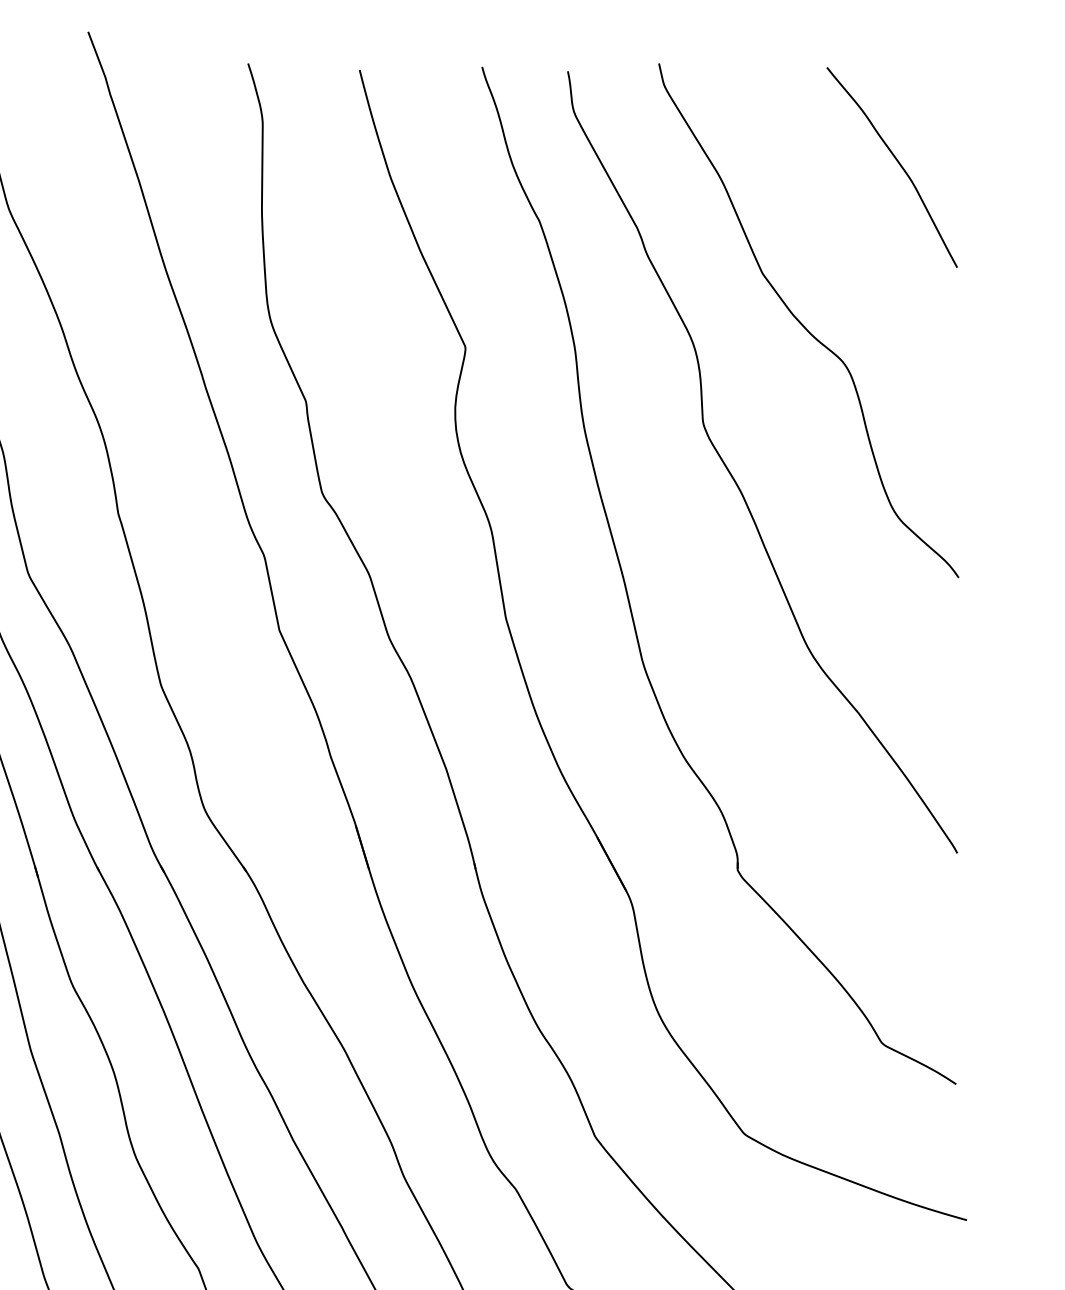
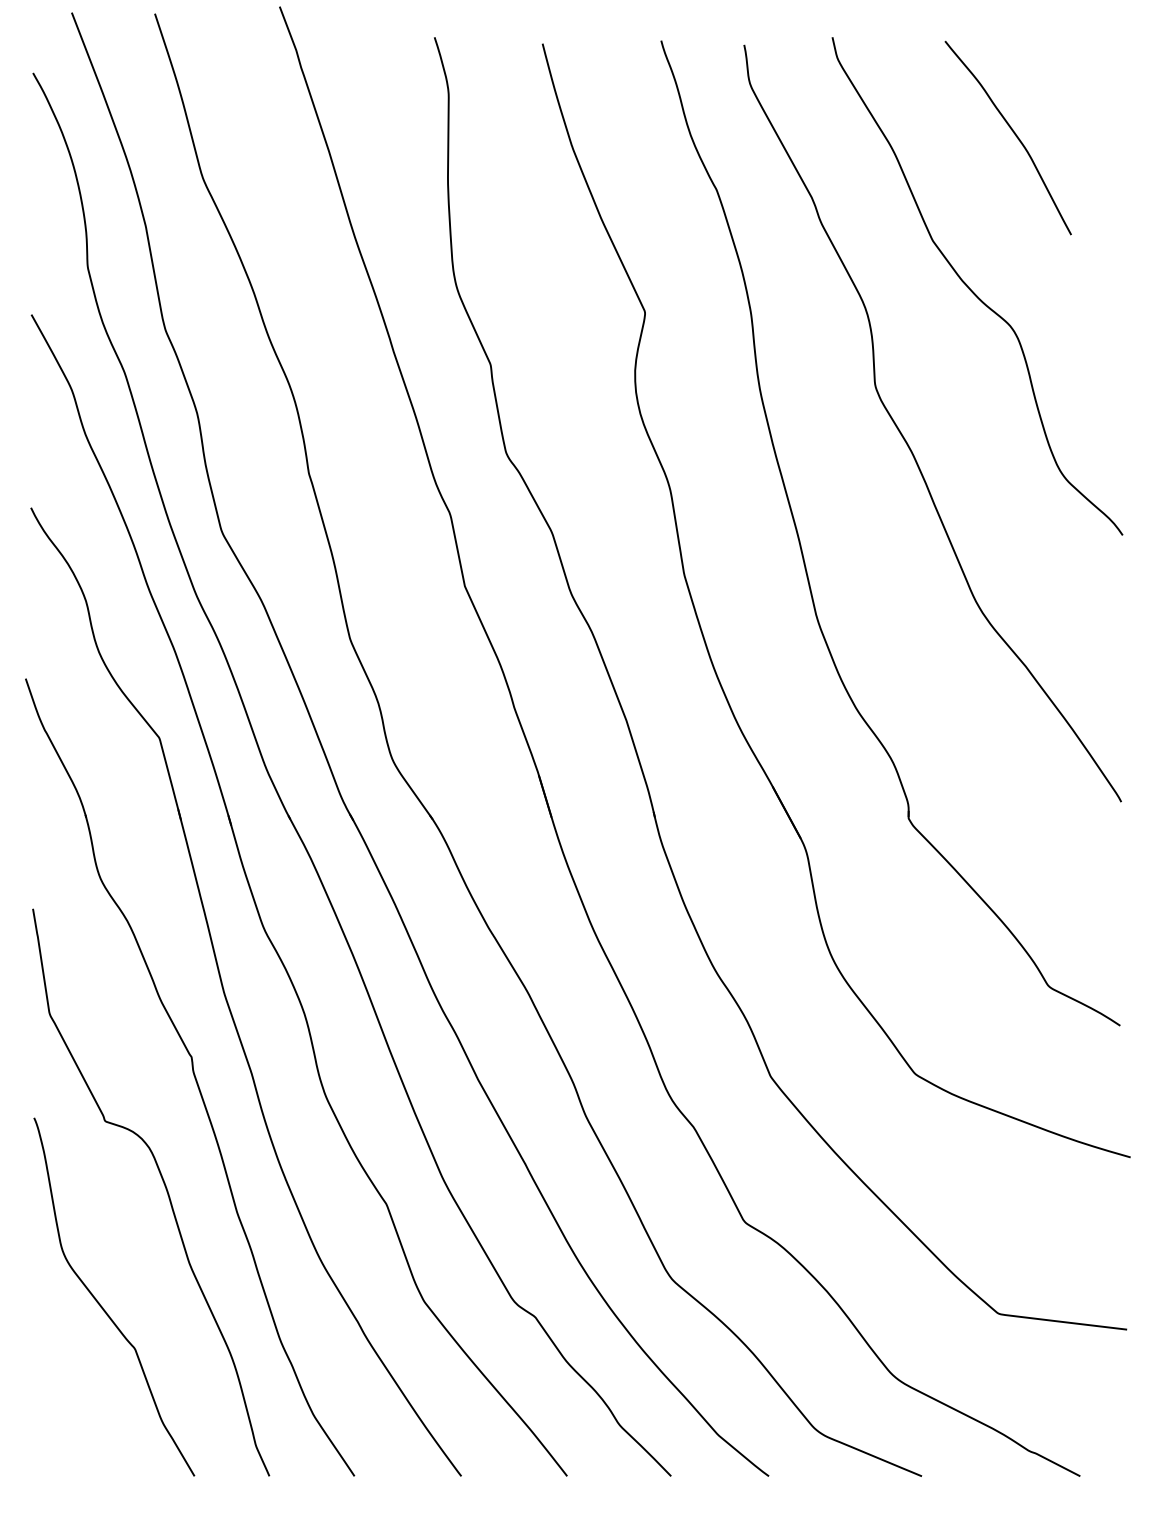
curve: (897, 162) -> (1013, 133), moved

